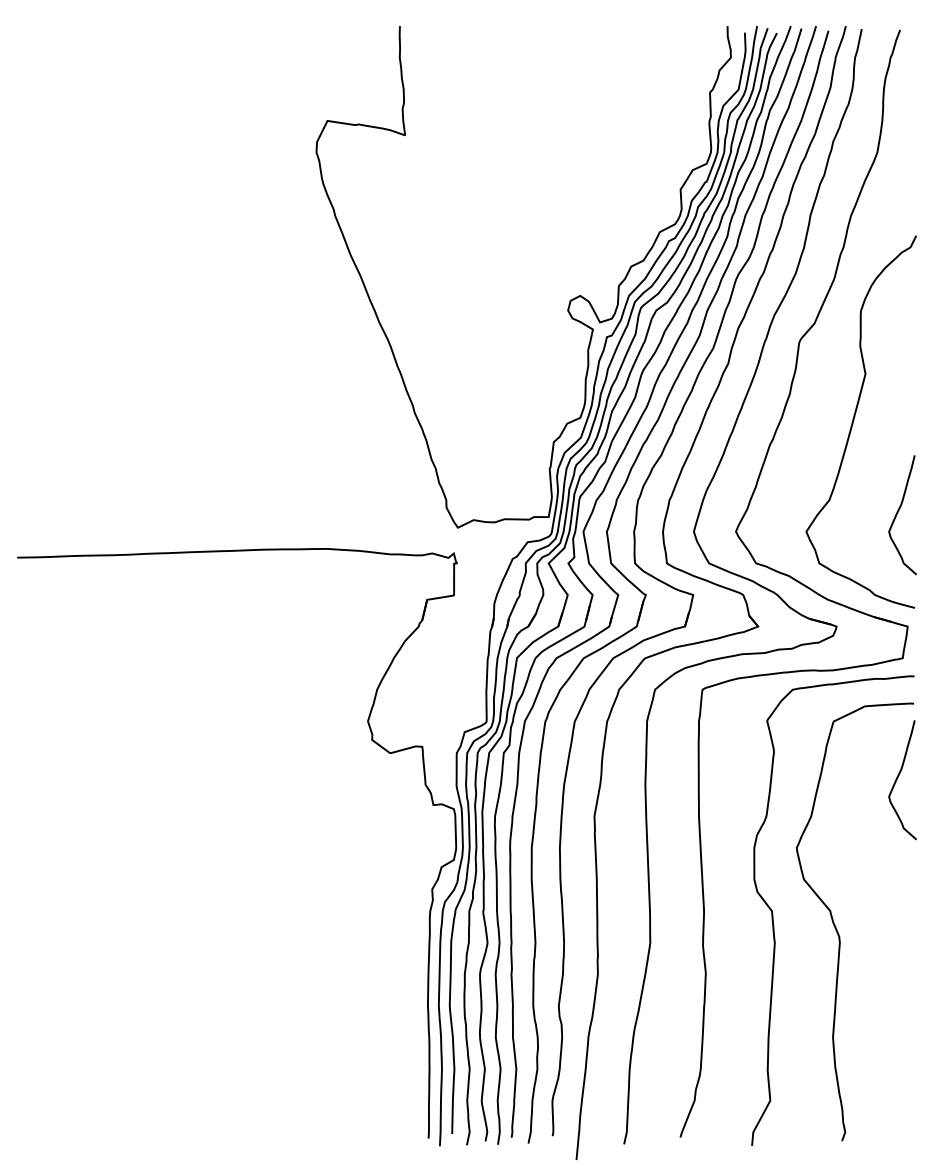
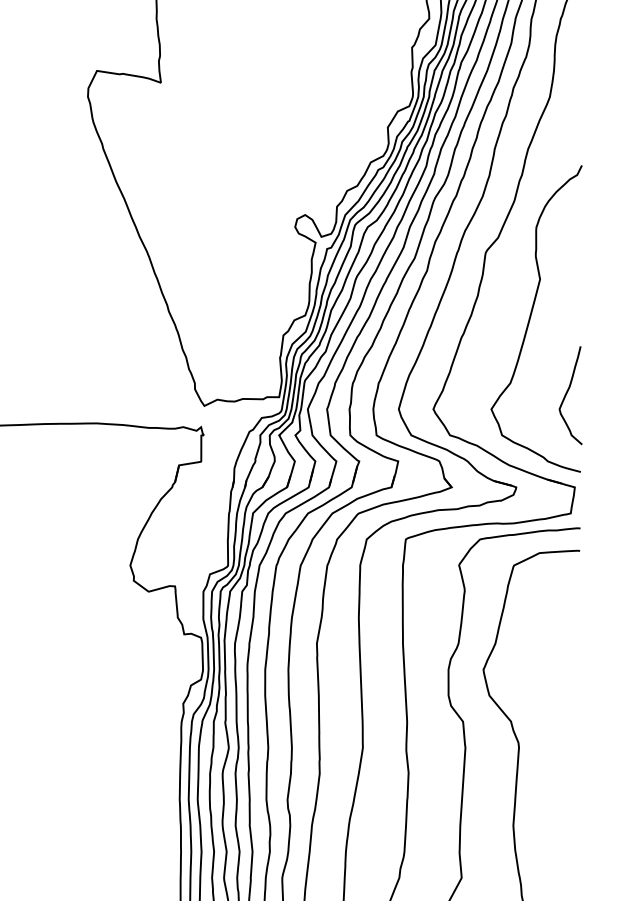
curve: (898, 777) -> (567, 611), removed

